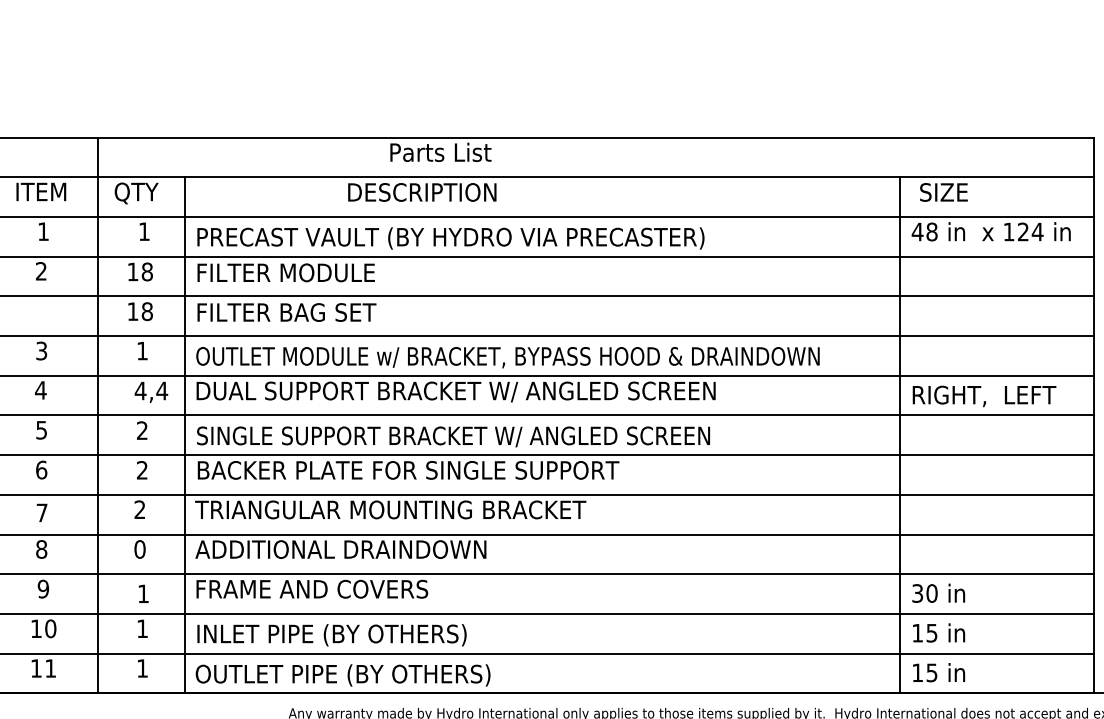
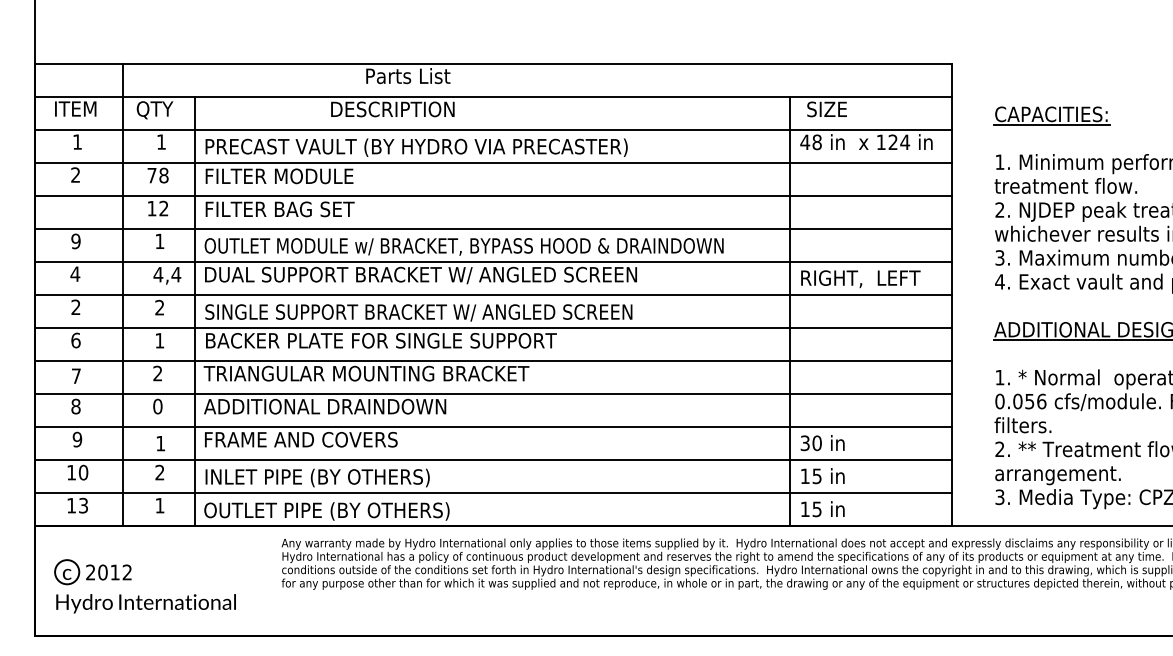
text: (132, 271) -> (151, 175), 18 -> 78
text: (146, 311) -> (163, 208), 18 -> 12
text: (41, 351) -> (75, 241), 3 -> 9
text: (41, 430) -> (75, 307), 5 -> 2
text: (141, 470) -> (159, 340), 2 -> 1
text: (141, 628) -> (159, 472), 1 -> 2
text: (50, 668) -> (83, 505), 11 -> 13

